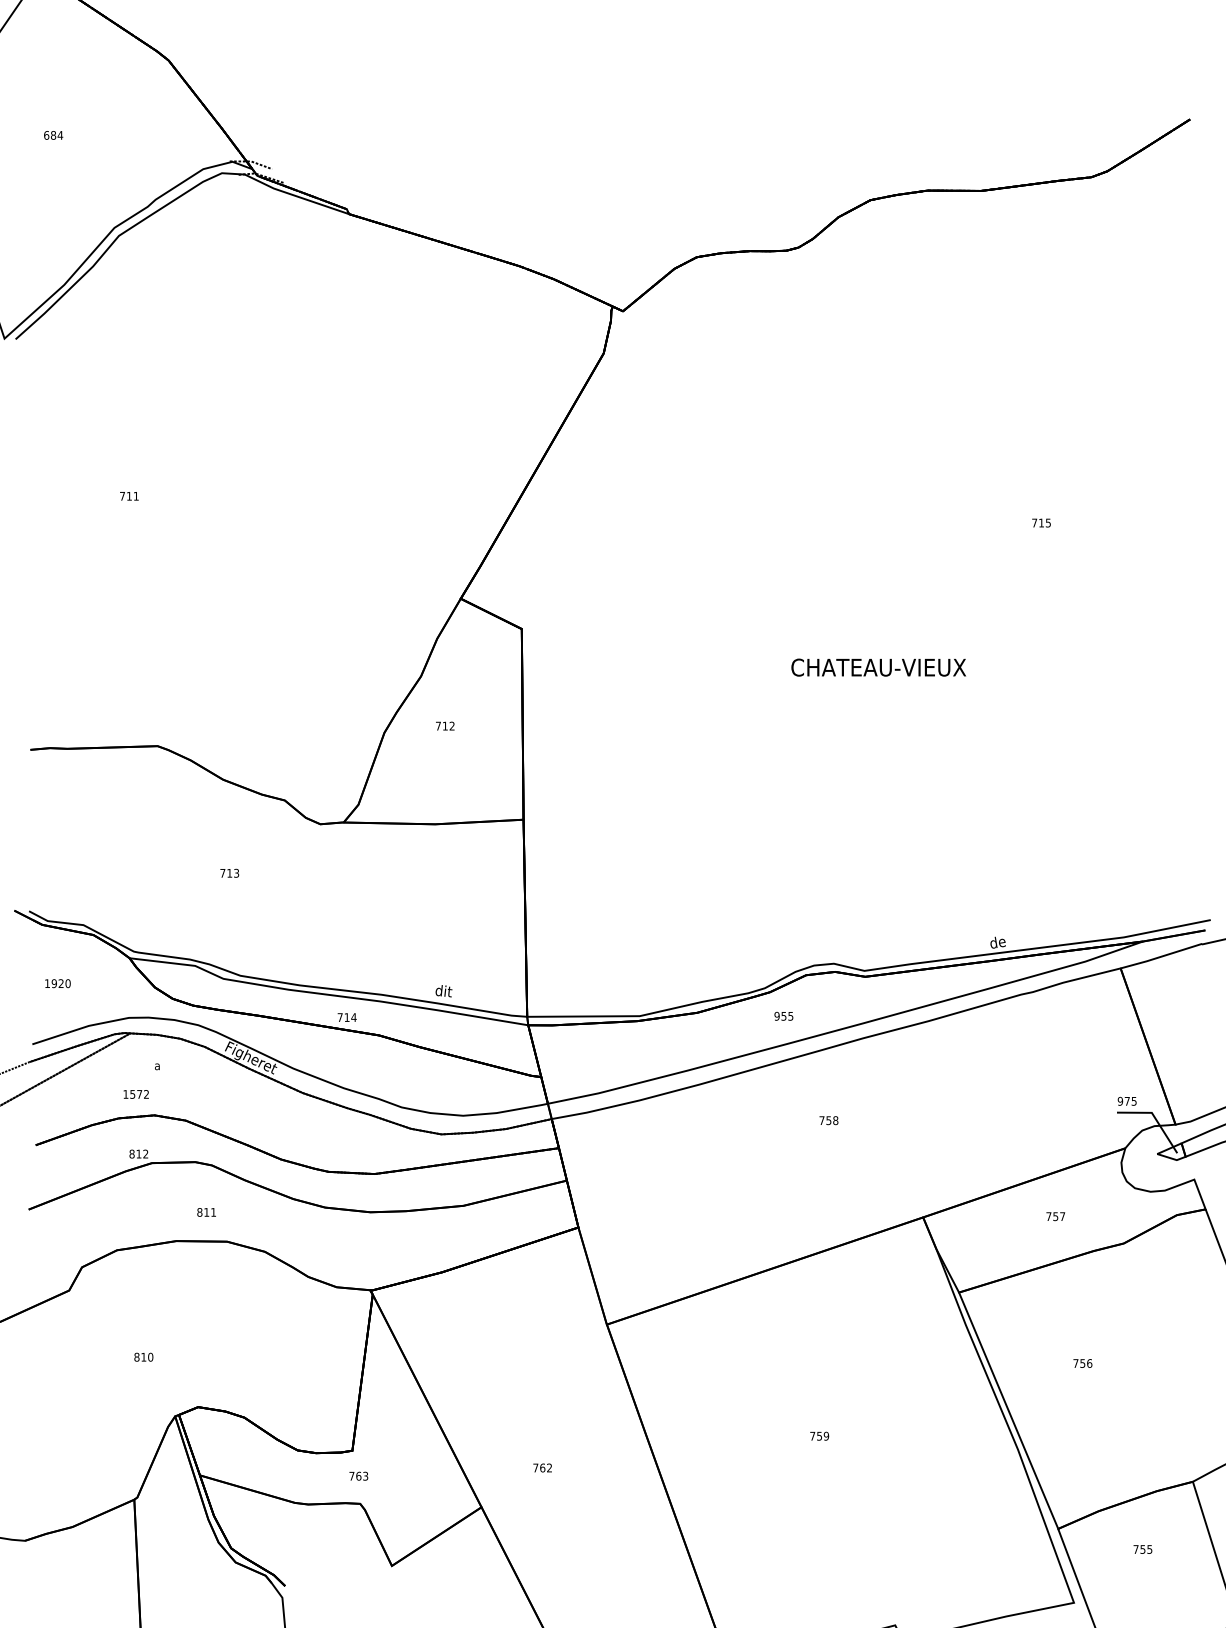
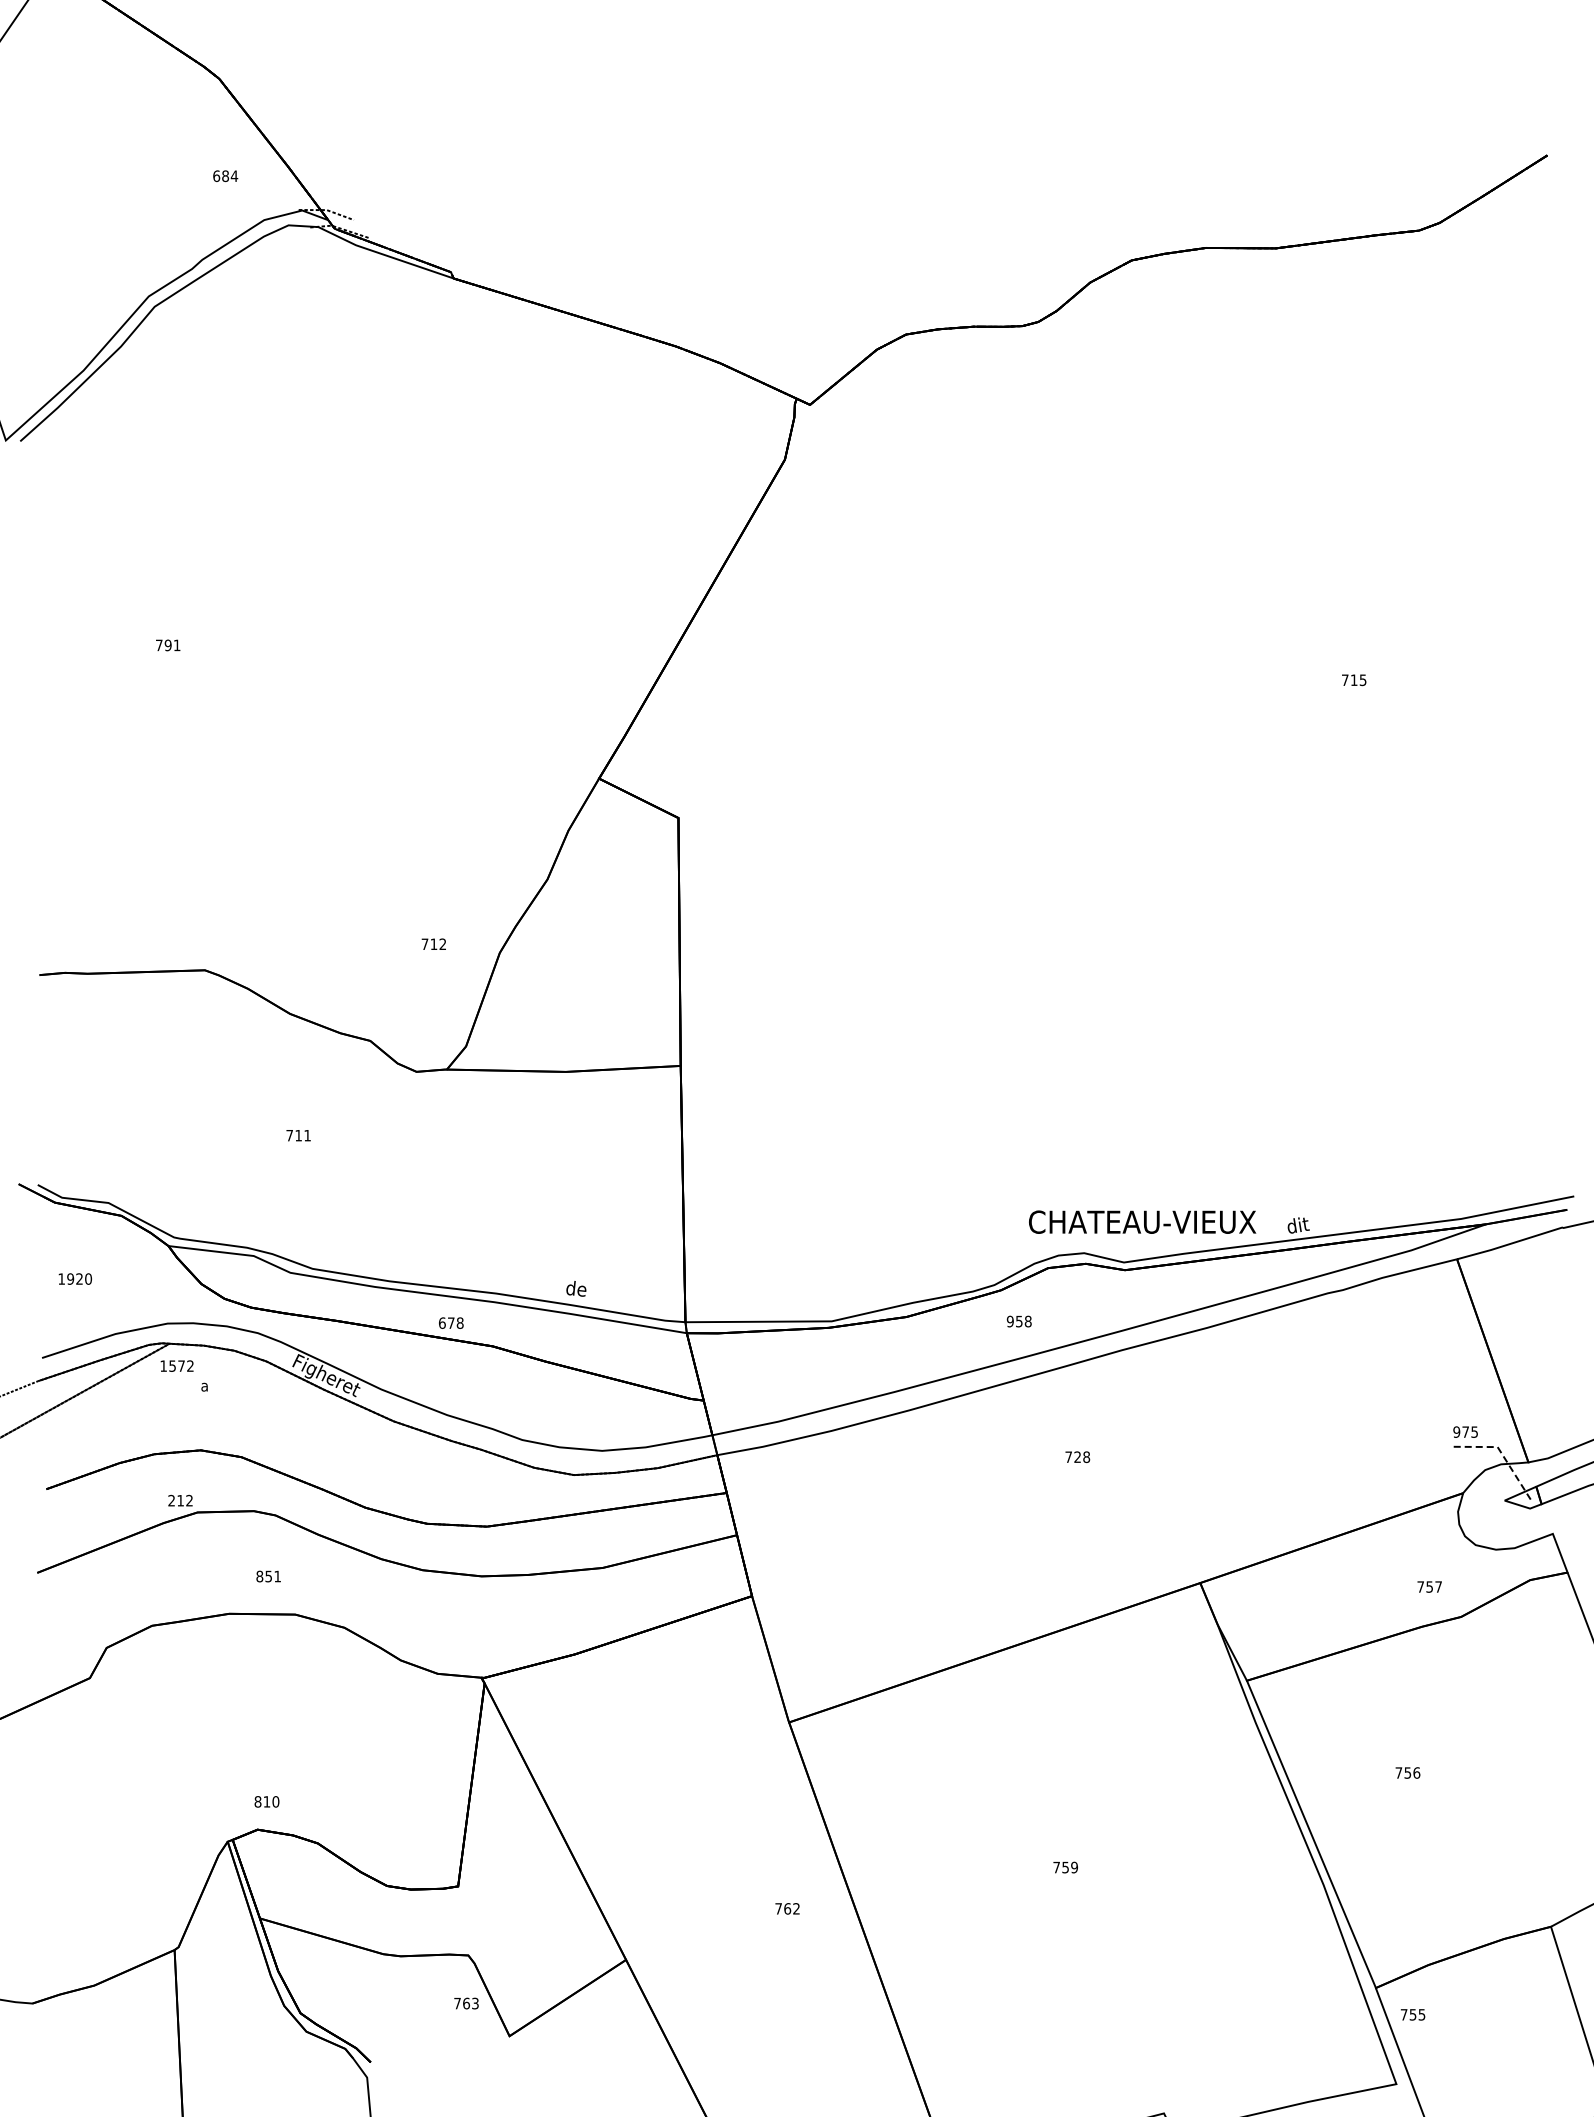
text: (53, 135) -> (225, 176), moved
text: (128, 496) -> (167, 645), 711 -> 791
text: (878, 667) -> (1142, 1221), moved
text: (444, 725) -> (433, 943), moved
text: (236, 873) -> (307, 1135), 713 -> 711
text: (1002, 941) -> (1303, 1224), de -> dit
text: (448, 990) -> (582, 1288), dit -> de
text: (790, 1016) -> (1027, 1321), 955 -> 958
text: (347, 1017) -> (451, 1322), 714 -> 678
text: (135, 1093) -> (176, 1365), moved
line: (1154, 1117) -> (1501, 1453), solid -> dashed
text: (828, 1120) -> (1077, 1457), 758 -> 728
text: (131, 1153) -> (171, 1500), 812 -> 212
text: (206, 1212) -> (268, 1576), 811 -> 851
text: (1055, 1216) -> (1429, 1586), moved
text: (143, 1356) -> (266, 1801), moved
text: (542, 1467) -> (787, 1908), moved
text: (358, 1476) -> (466, 2003), moved
text: (1142, 1549) -> (1412, 2014), moved

